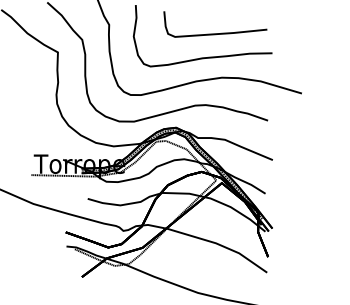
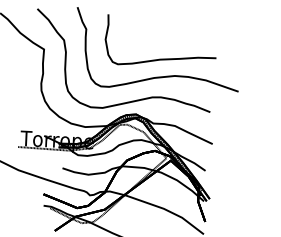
part: (215, 33) -> (171, 40), removed

